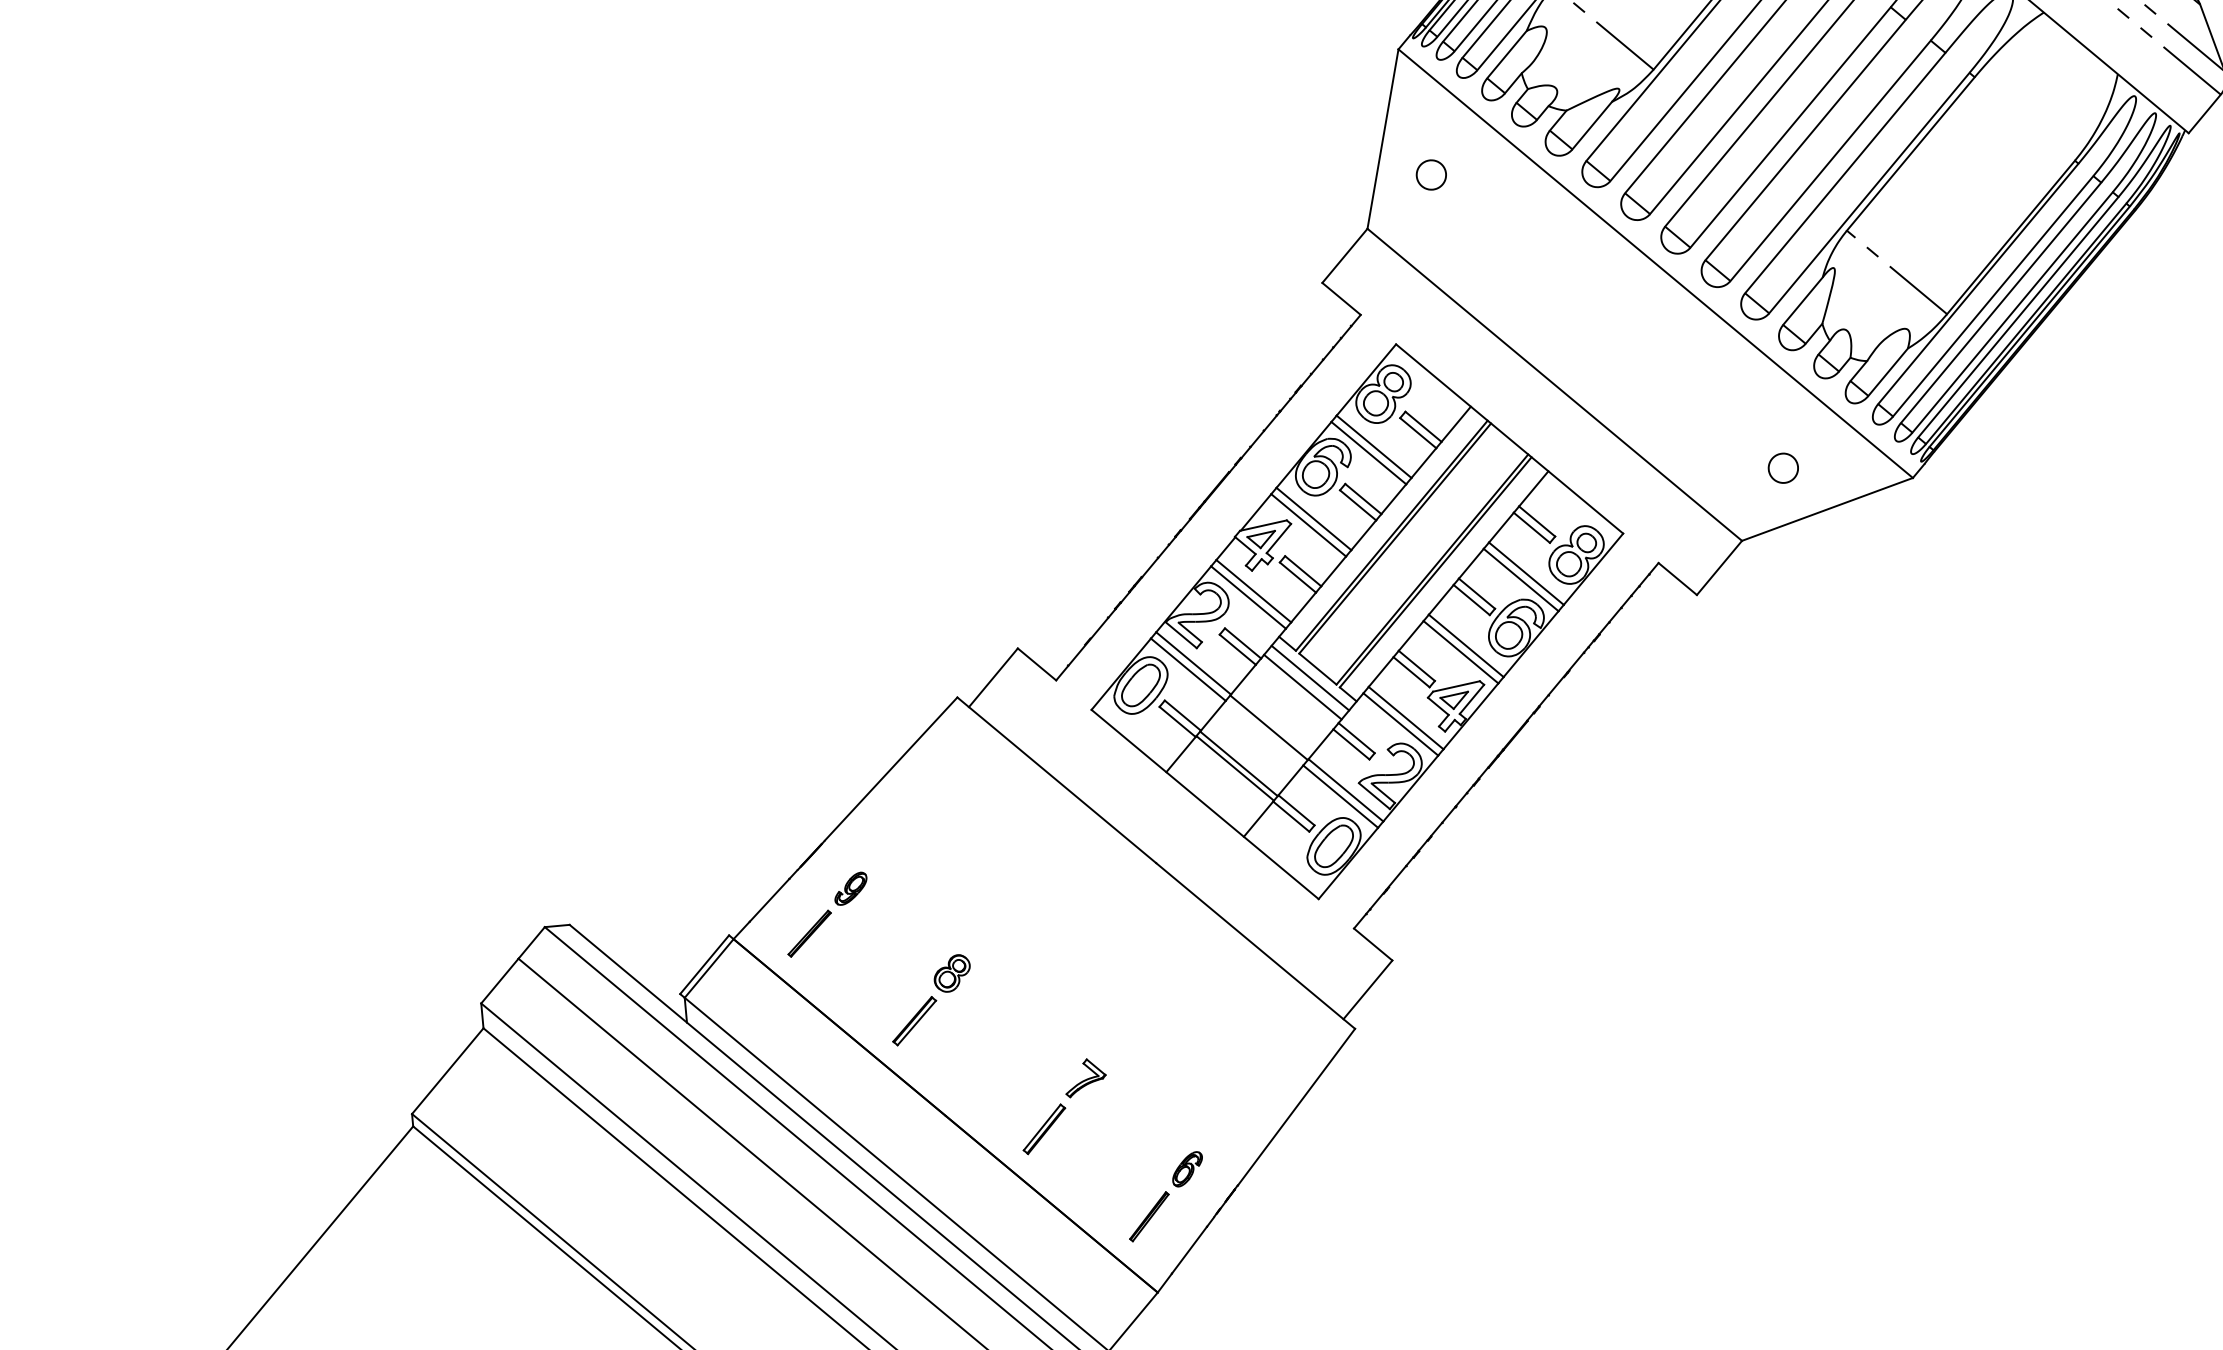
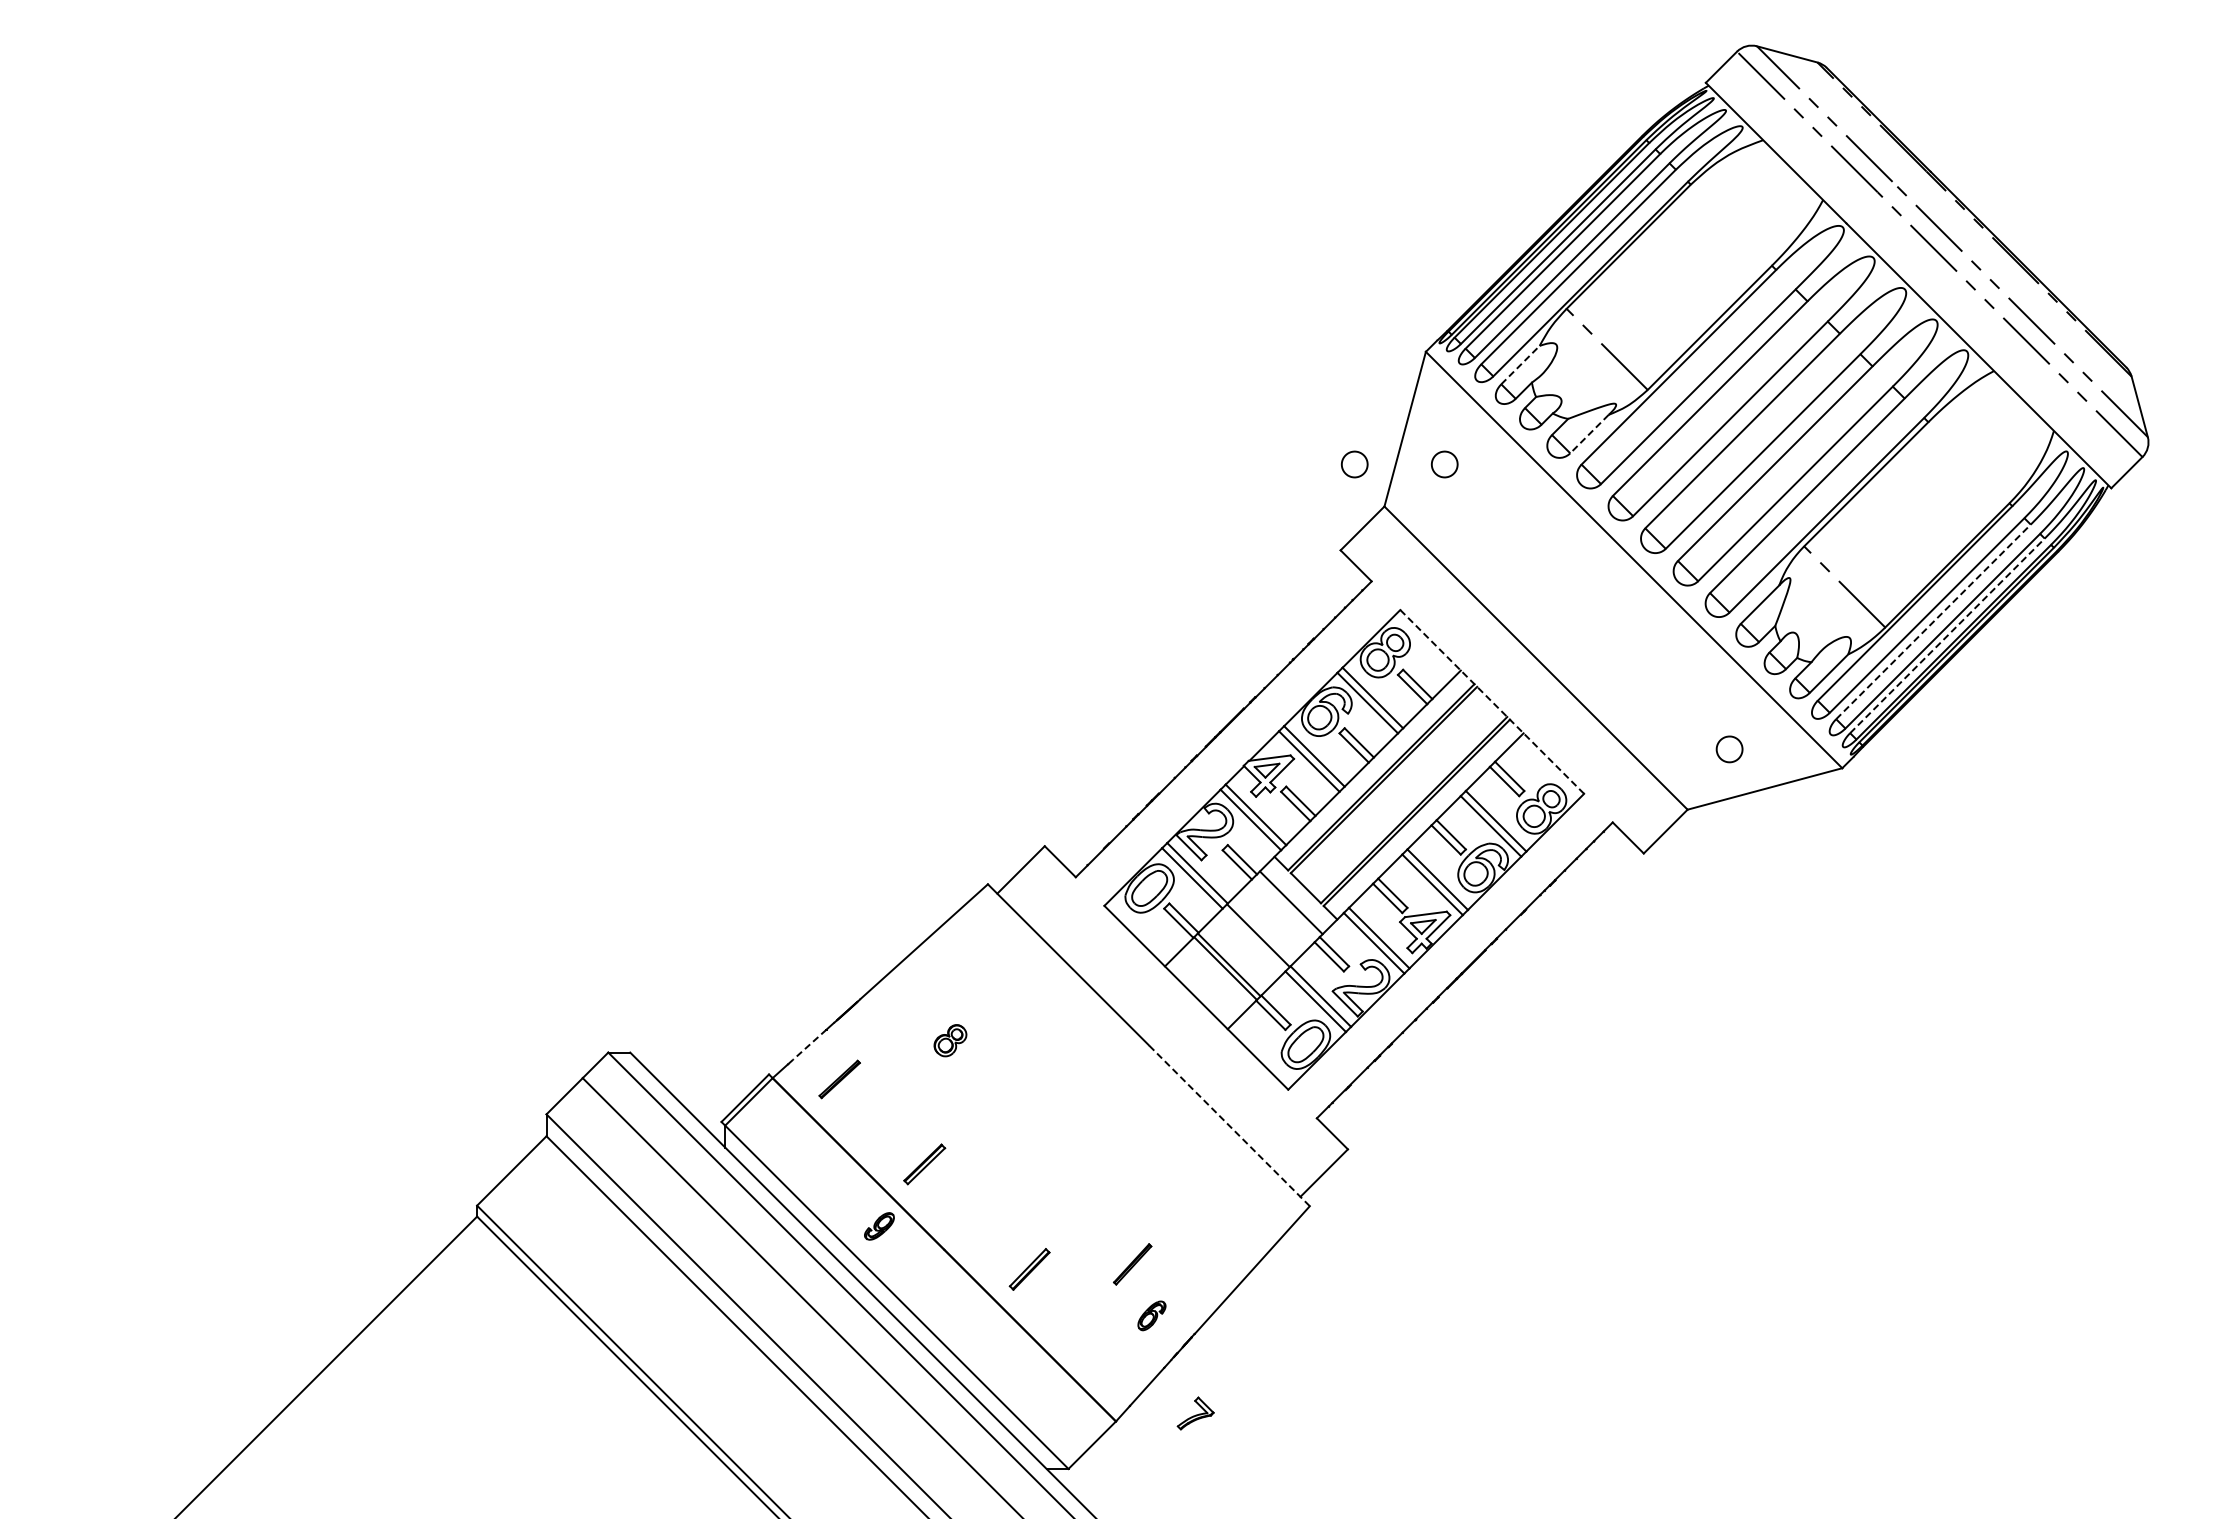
line: (1506, 53) -> (1520, 364), solid -> dashed
line: (1592, 126) -> (1589, 434), solid -> dashed
part: (1329, 184) -> (1354, 464), added
line: (2001, 302) -> (1933, 621), solid -> dashed
line: (2018, 316) -> (1947, 635), solid -> dashed
line: (1509, 438) -> (1492, 701), solid -> dashed
line: (1310, 678) -> (1298, 895), removed
part: (851, 888) -> (879, 1226), moved
line: (768, 900) -> (806, 1047), solid -> dashed
line: (1255, 945) -> (1229, 1125), solid -> dashed
part: (952, 973) -> (950, 1040), moved
part: (1085, 1077) -> (1195, 1413), moved
part: (1149, 1216) -> (1132, 1264), moved

